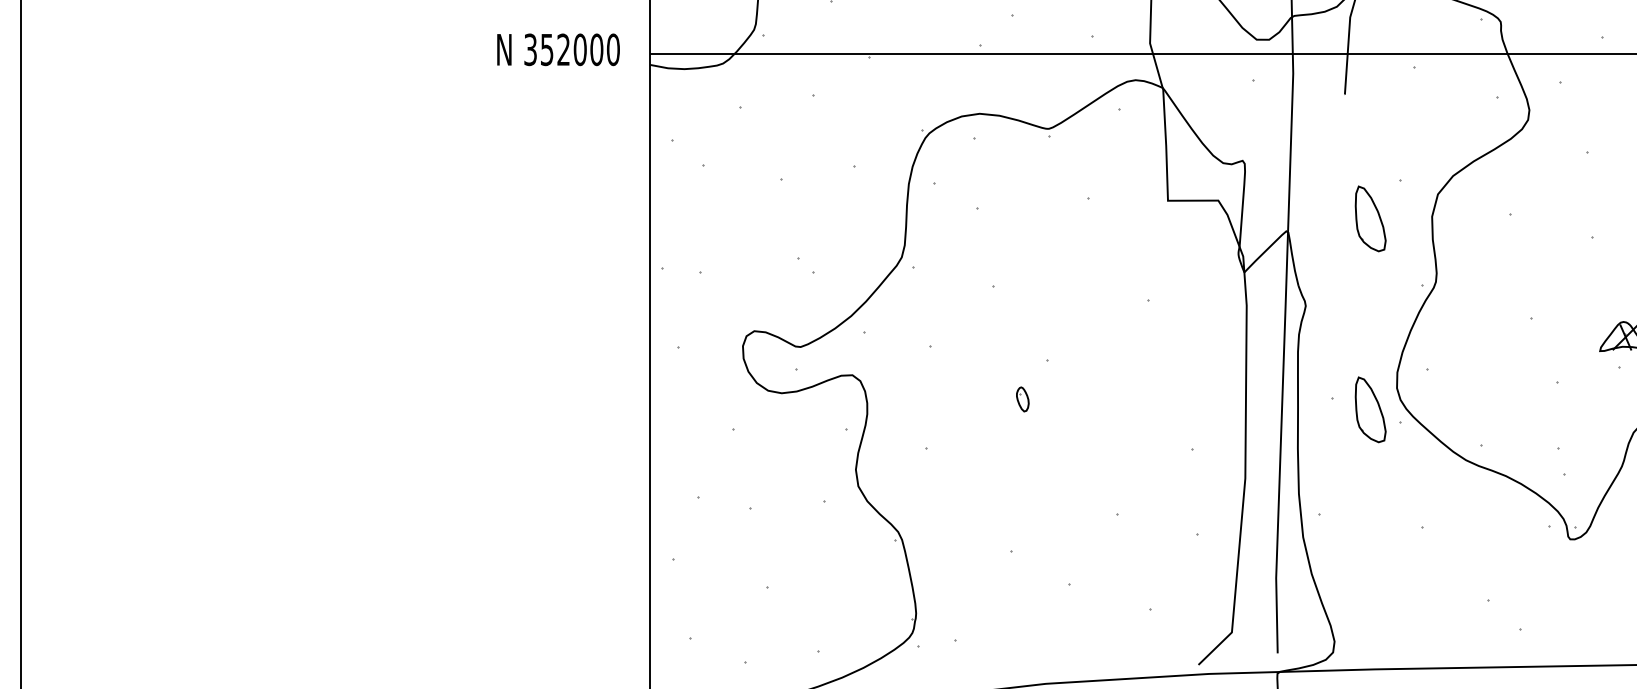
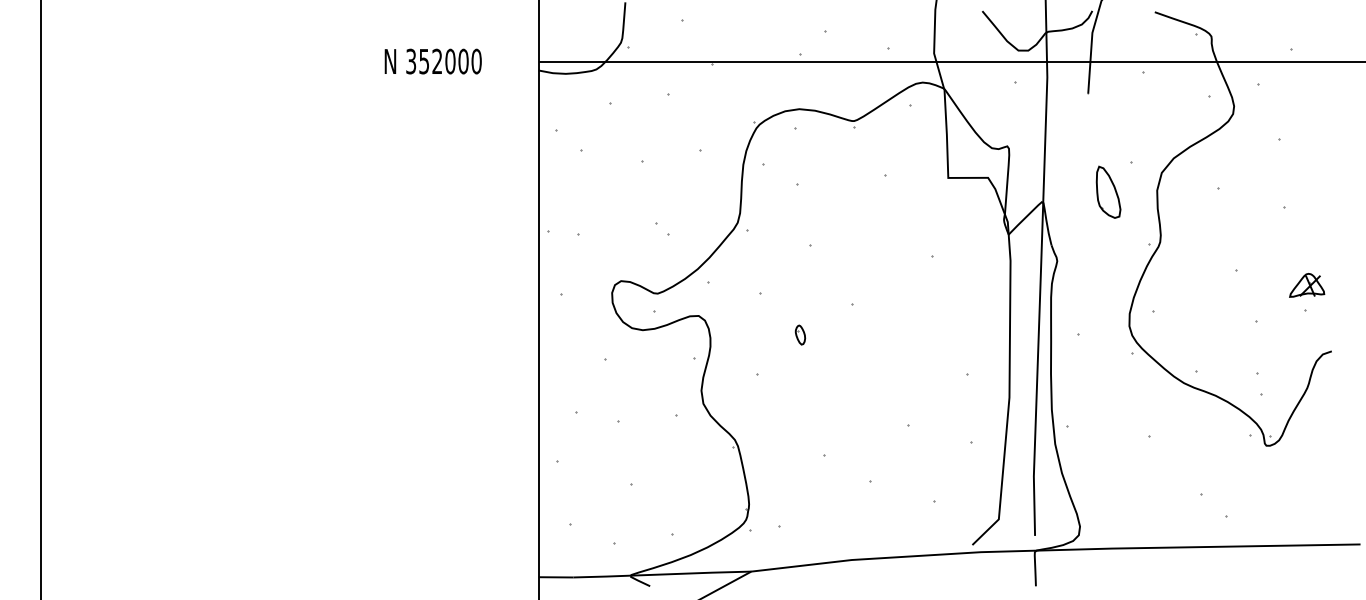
text: (557, 49) -> (432, 61), moved
part: (1022, 398) -> (800, 334), moved
part: (1370, 408) -> (1108, 342), removed

